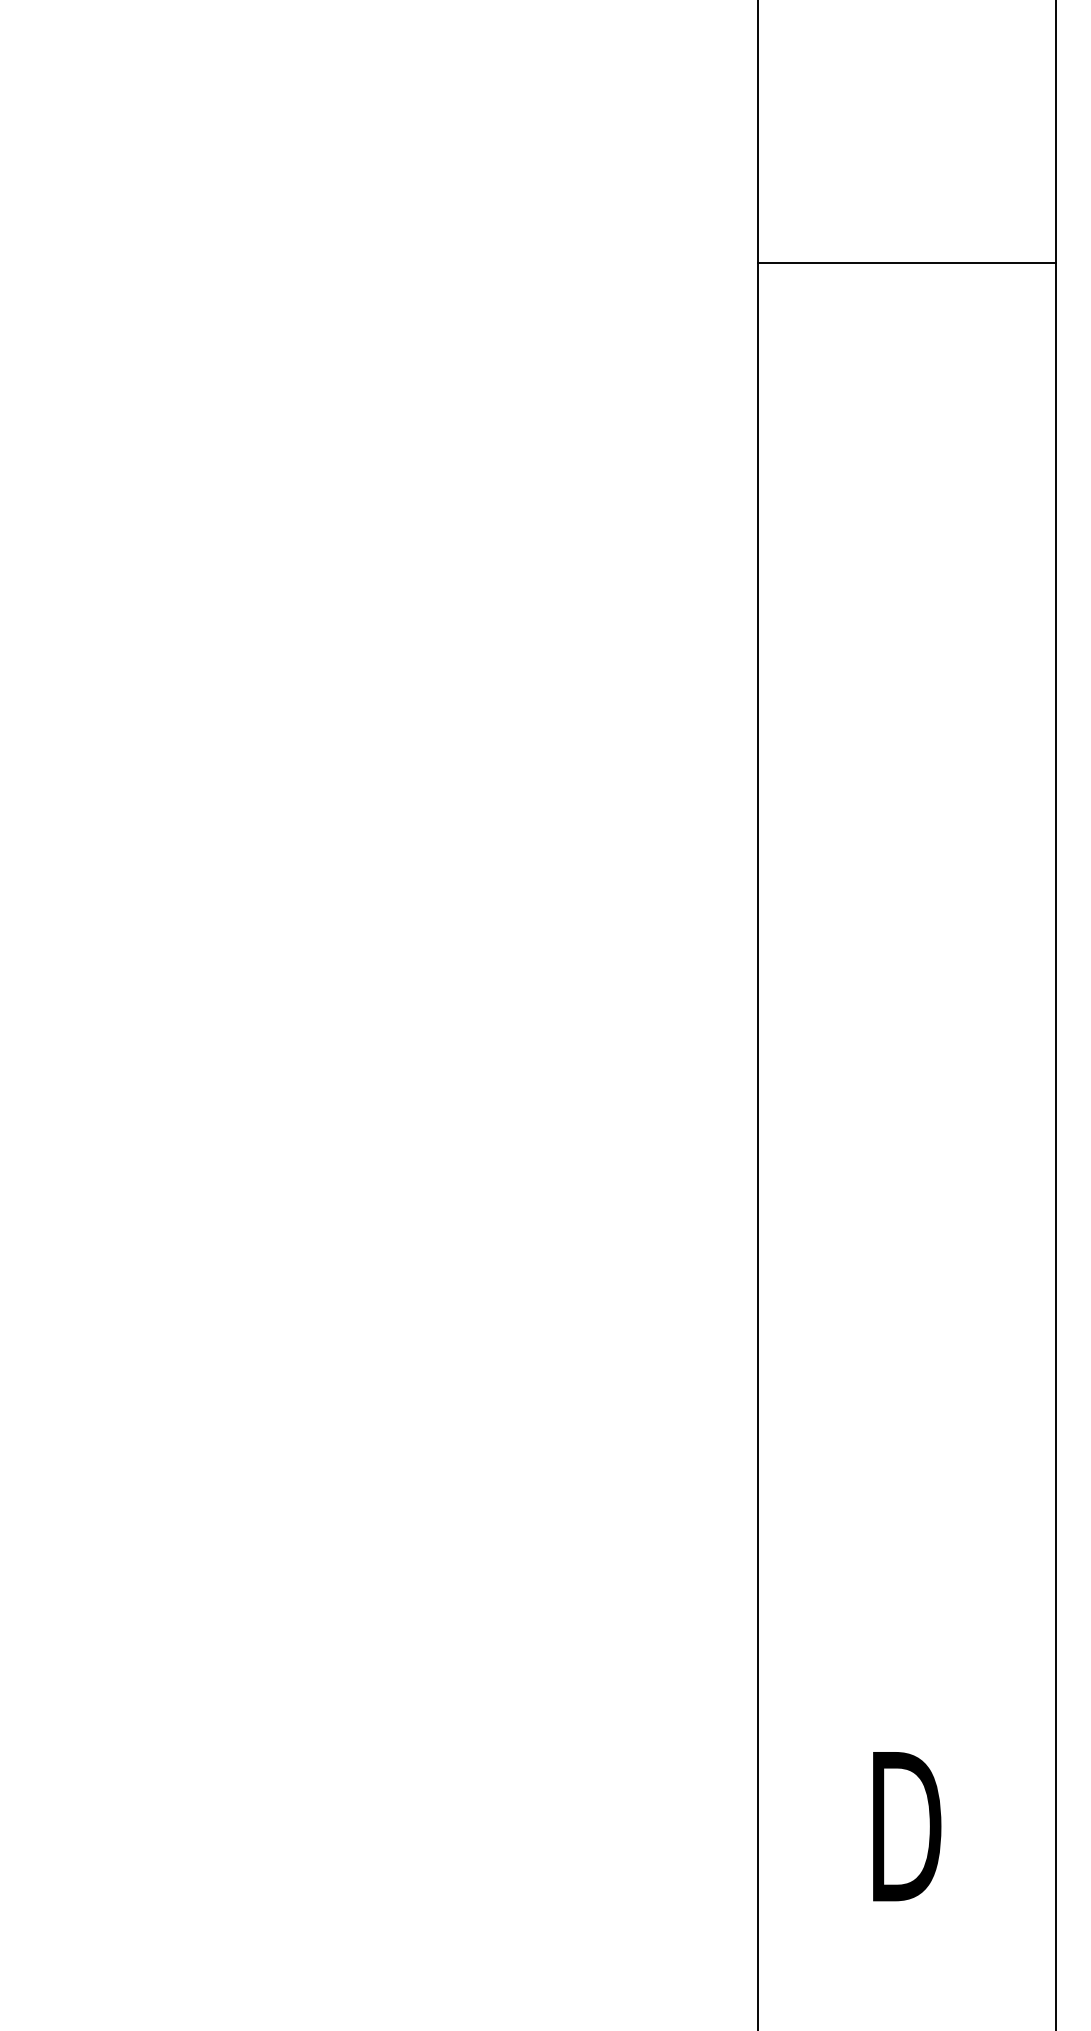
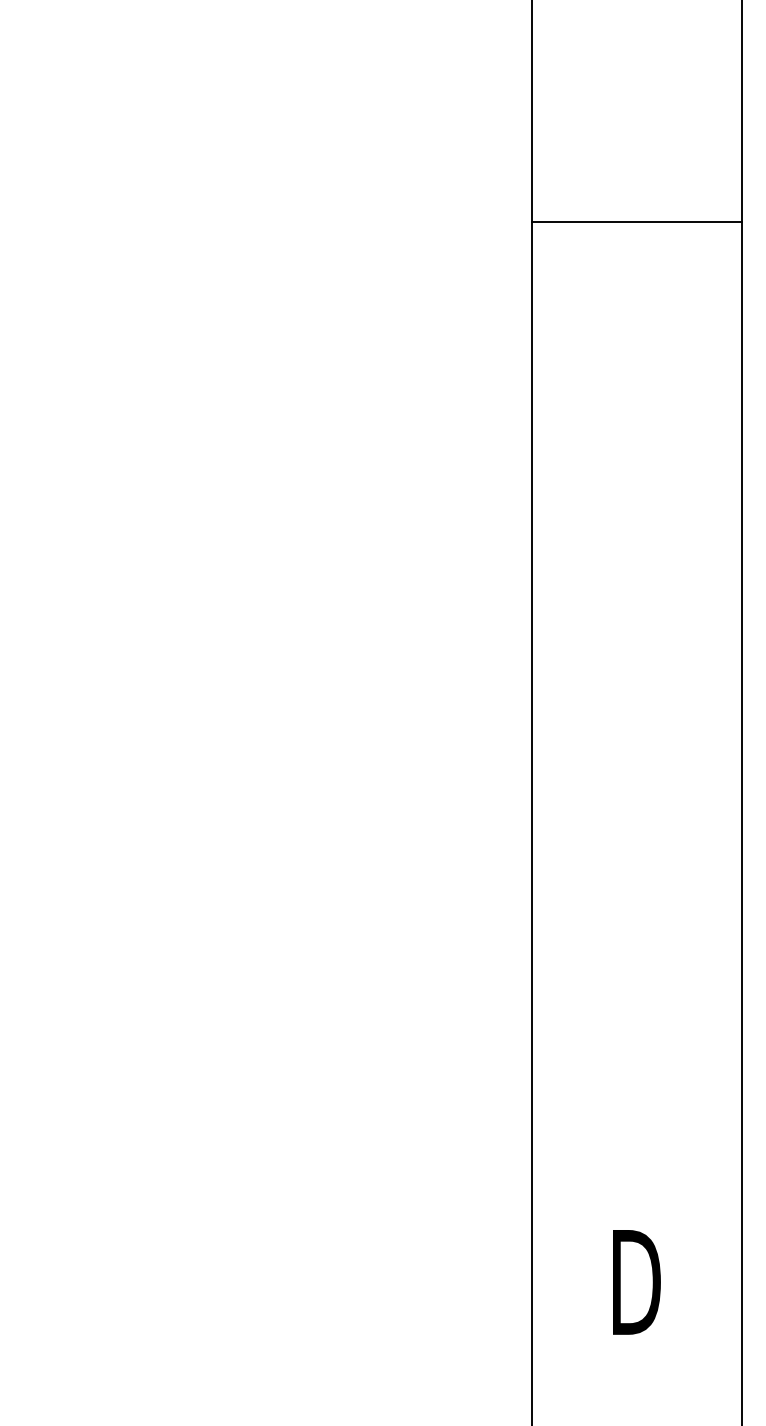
line: (906, 263) -> (636, 222), moved

